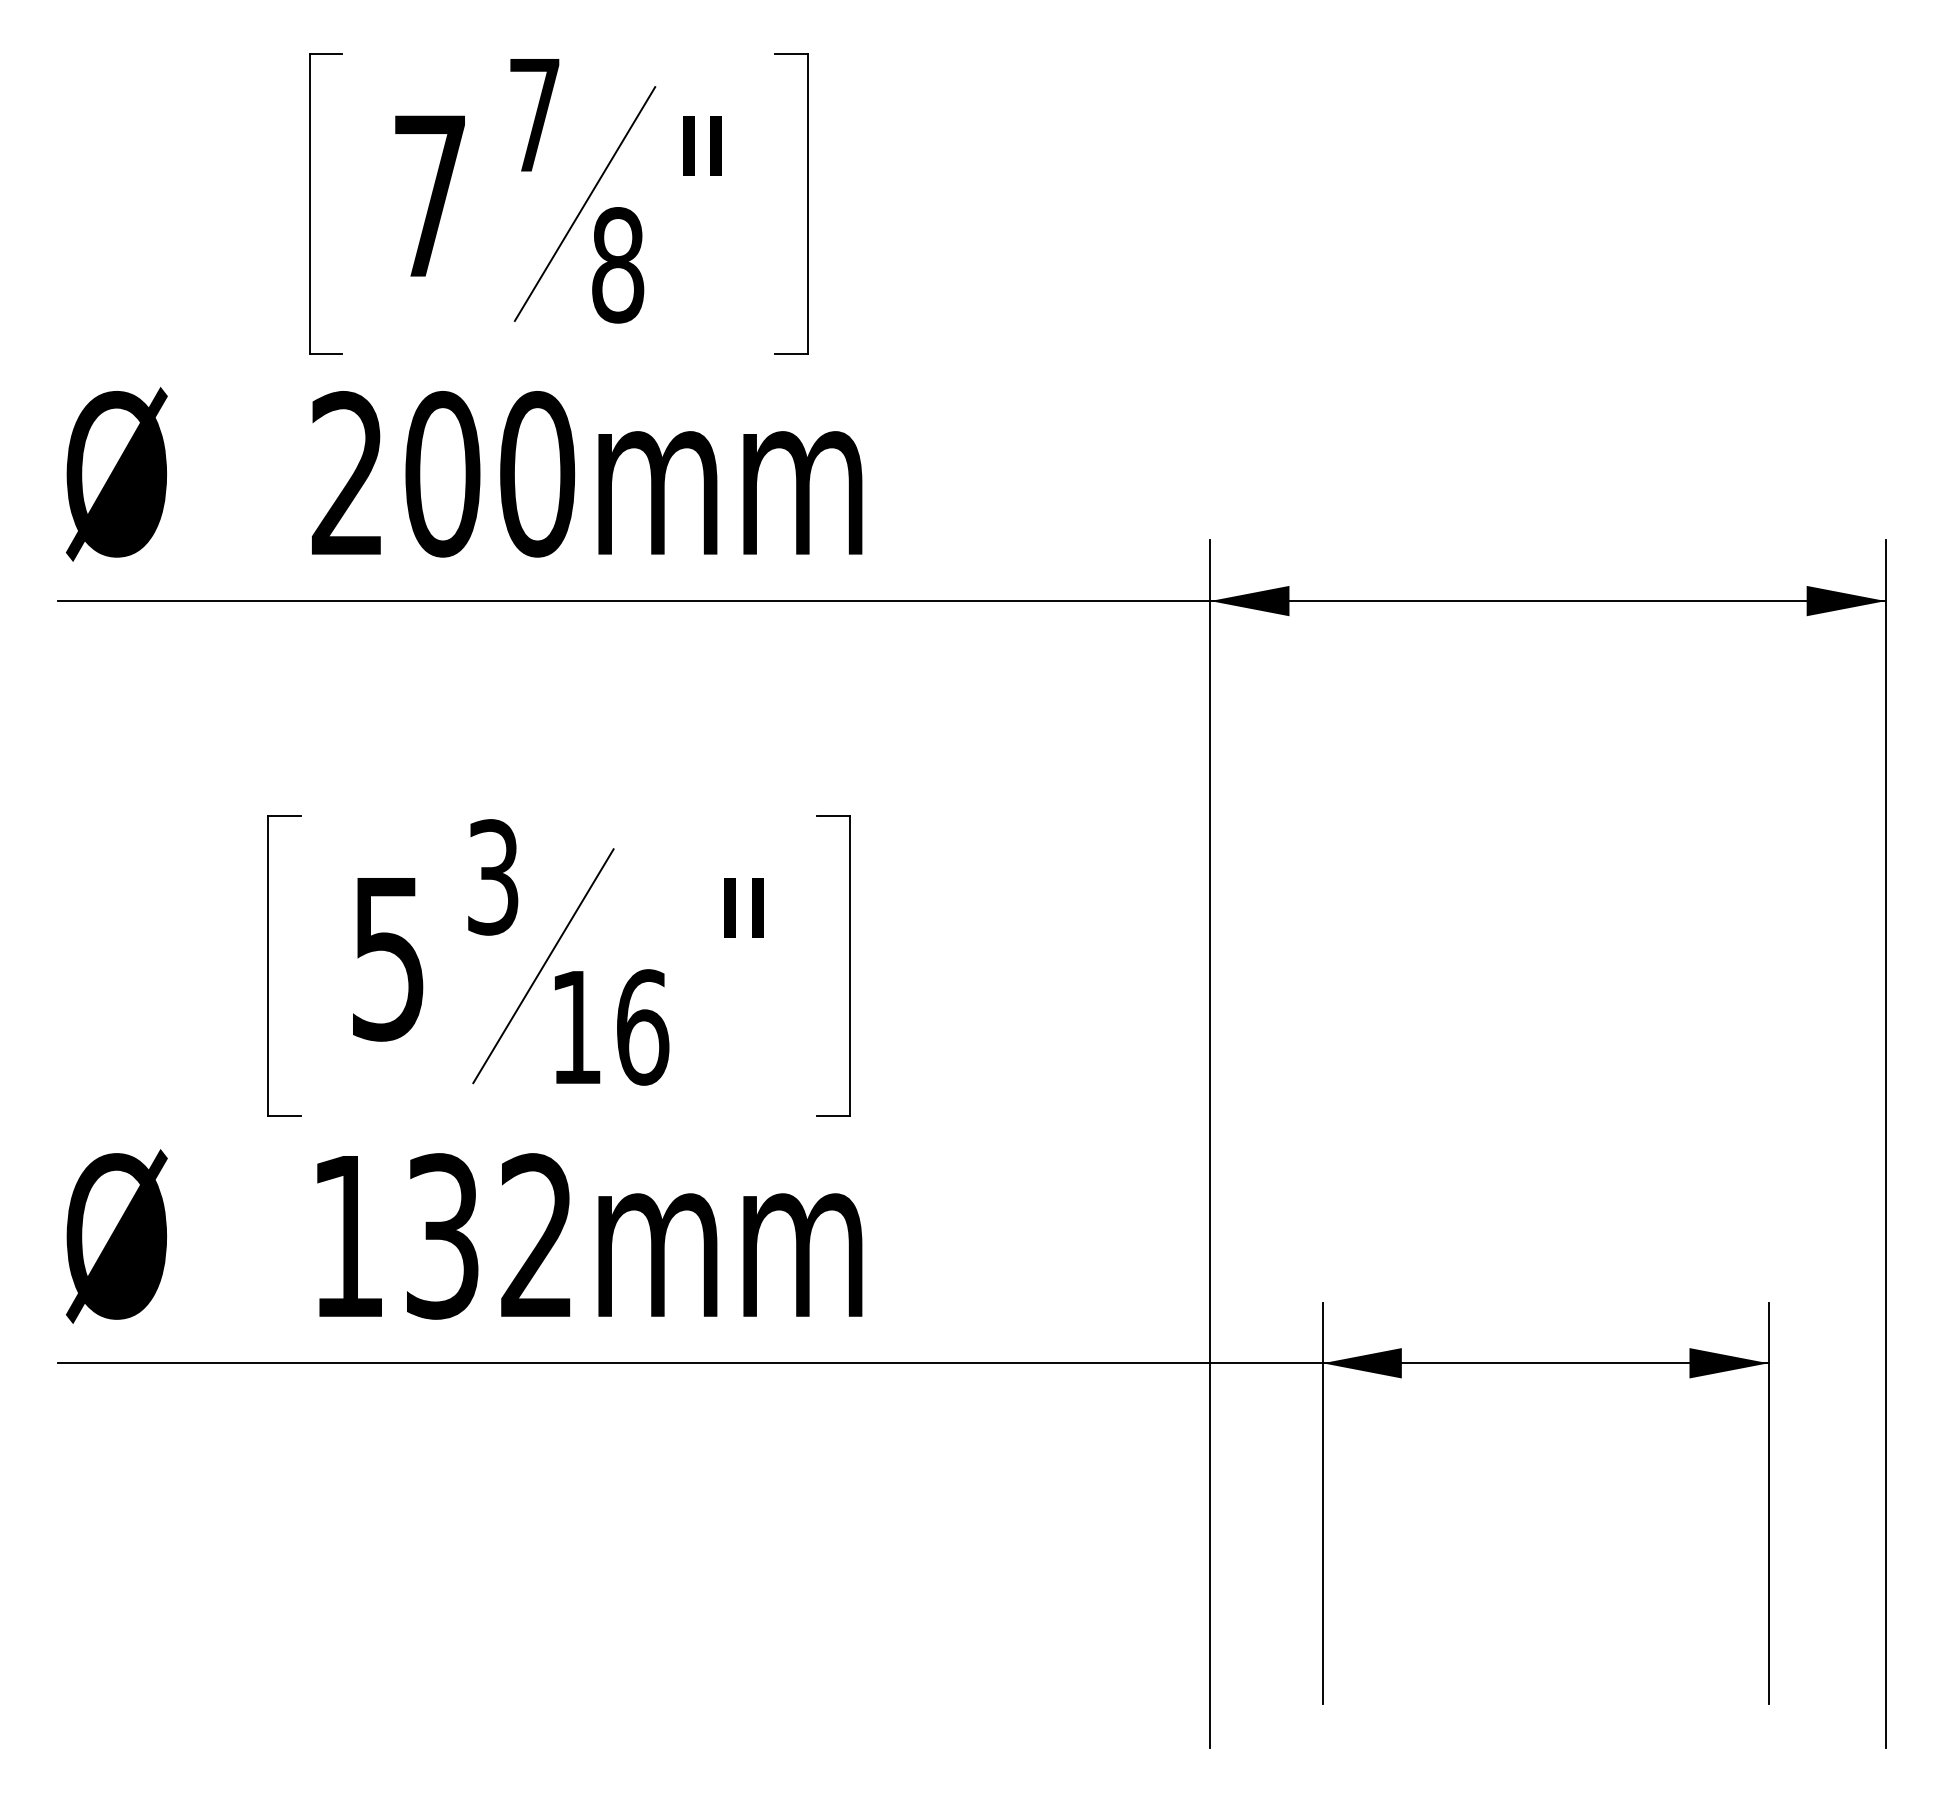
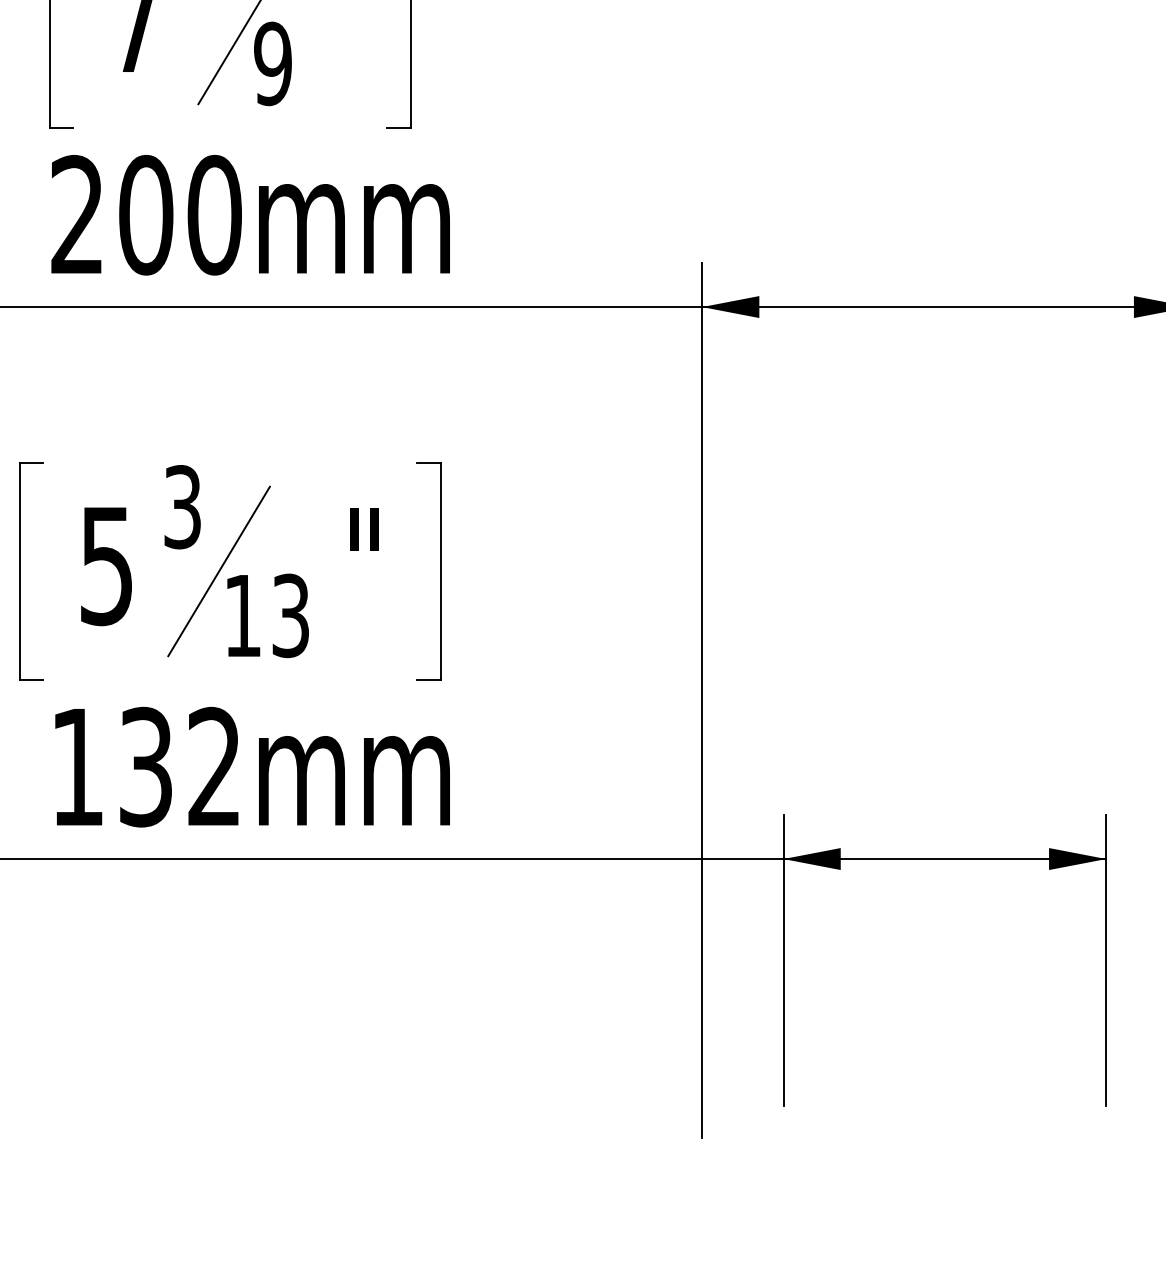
text: (617, 265) -> (272, 64), 8 -> 9
text: (643, 1027) -> (291, 615), 16 -> 13

